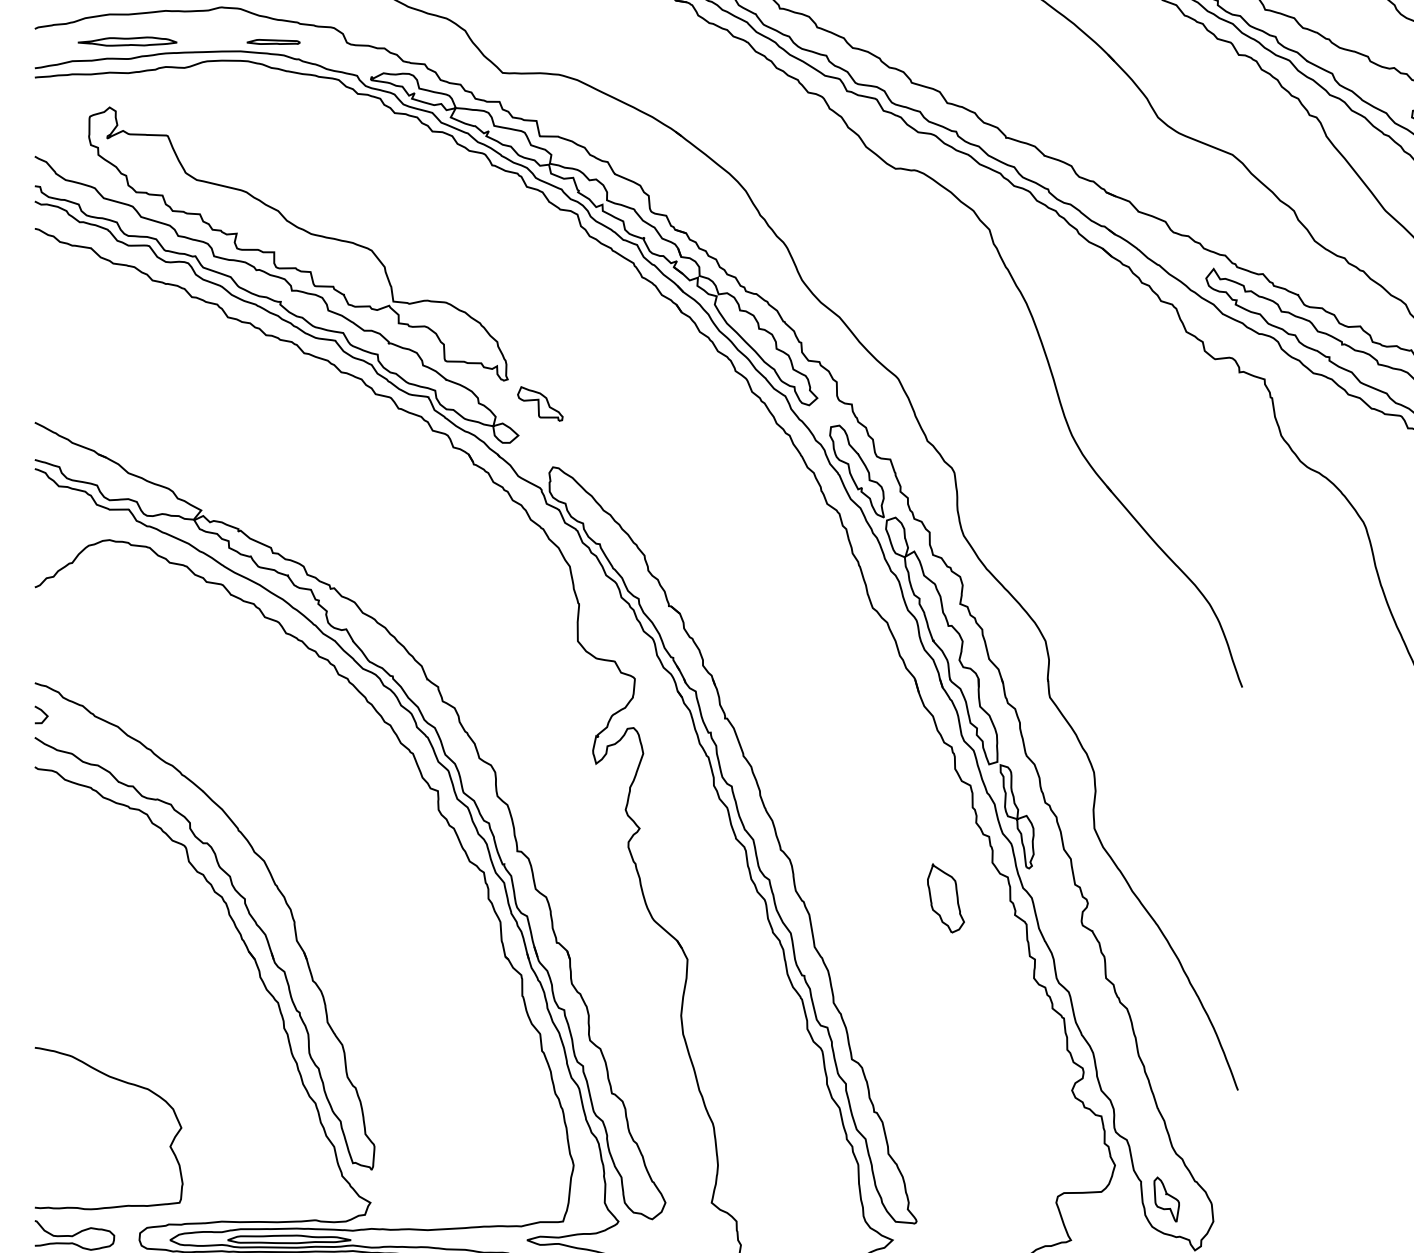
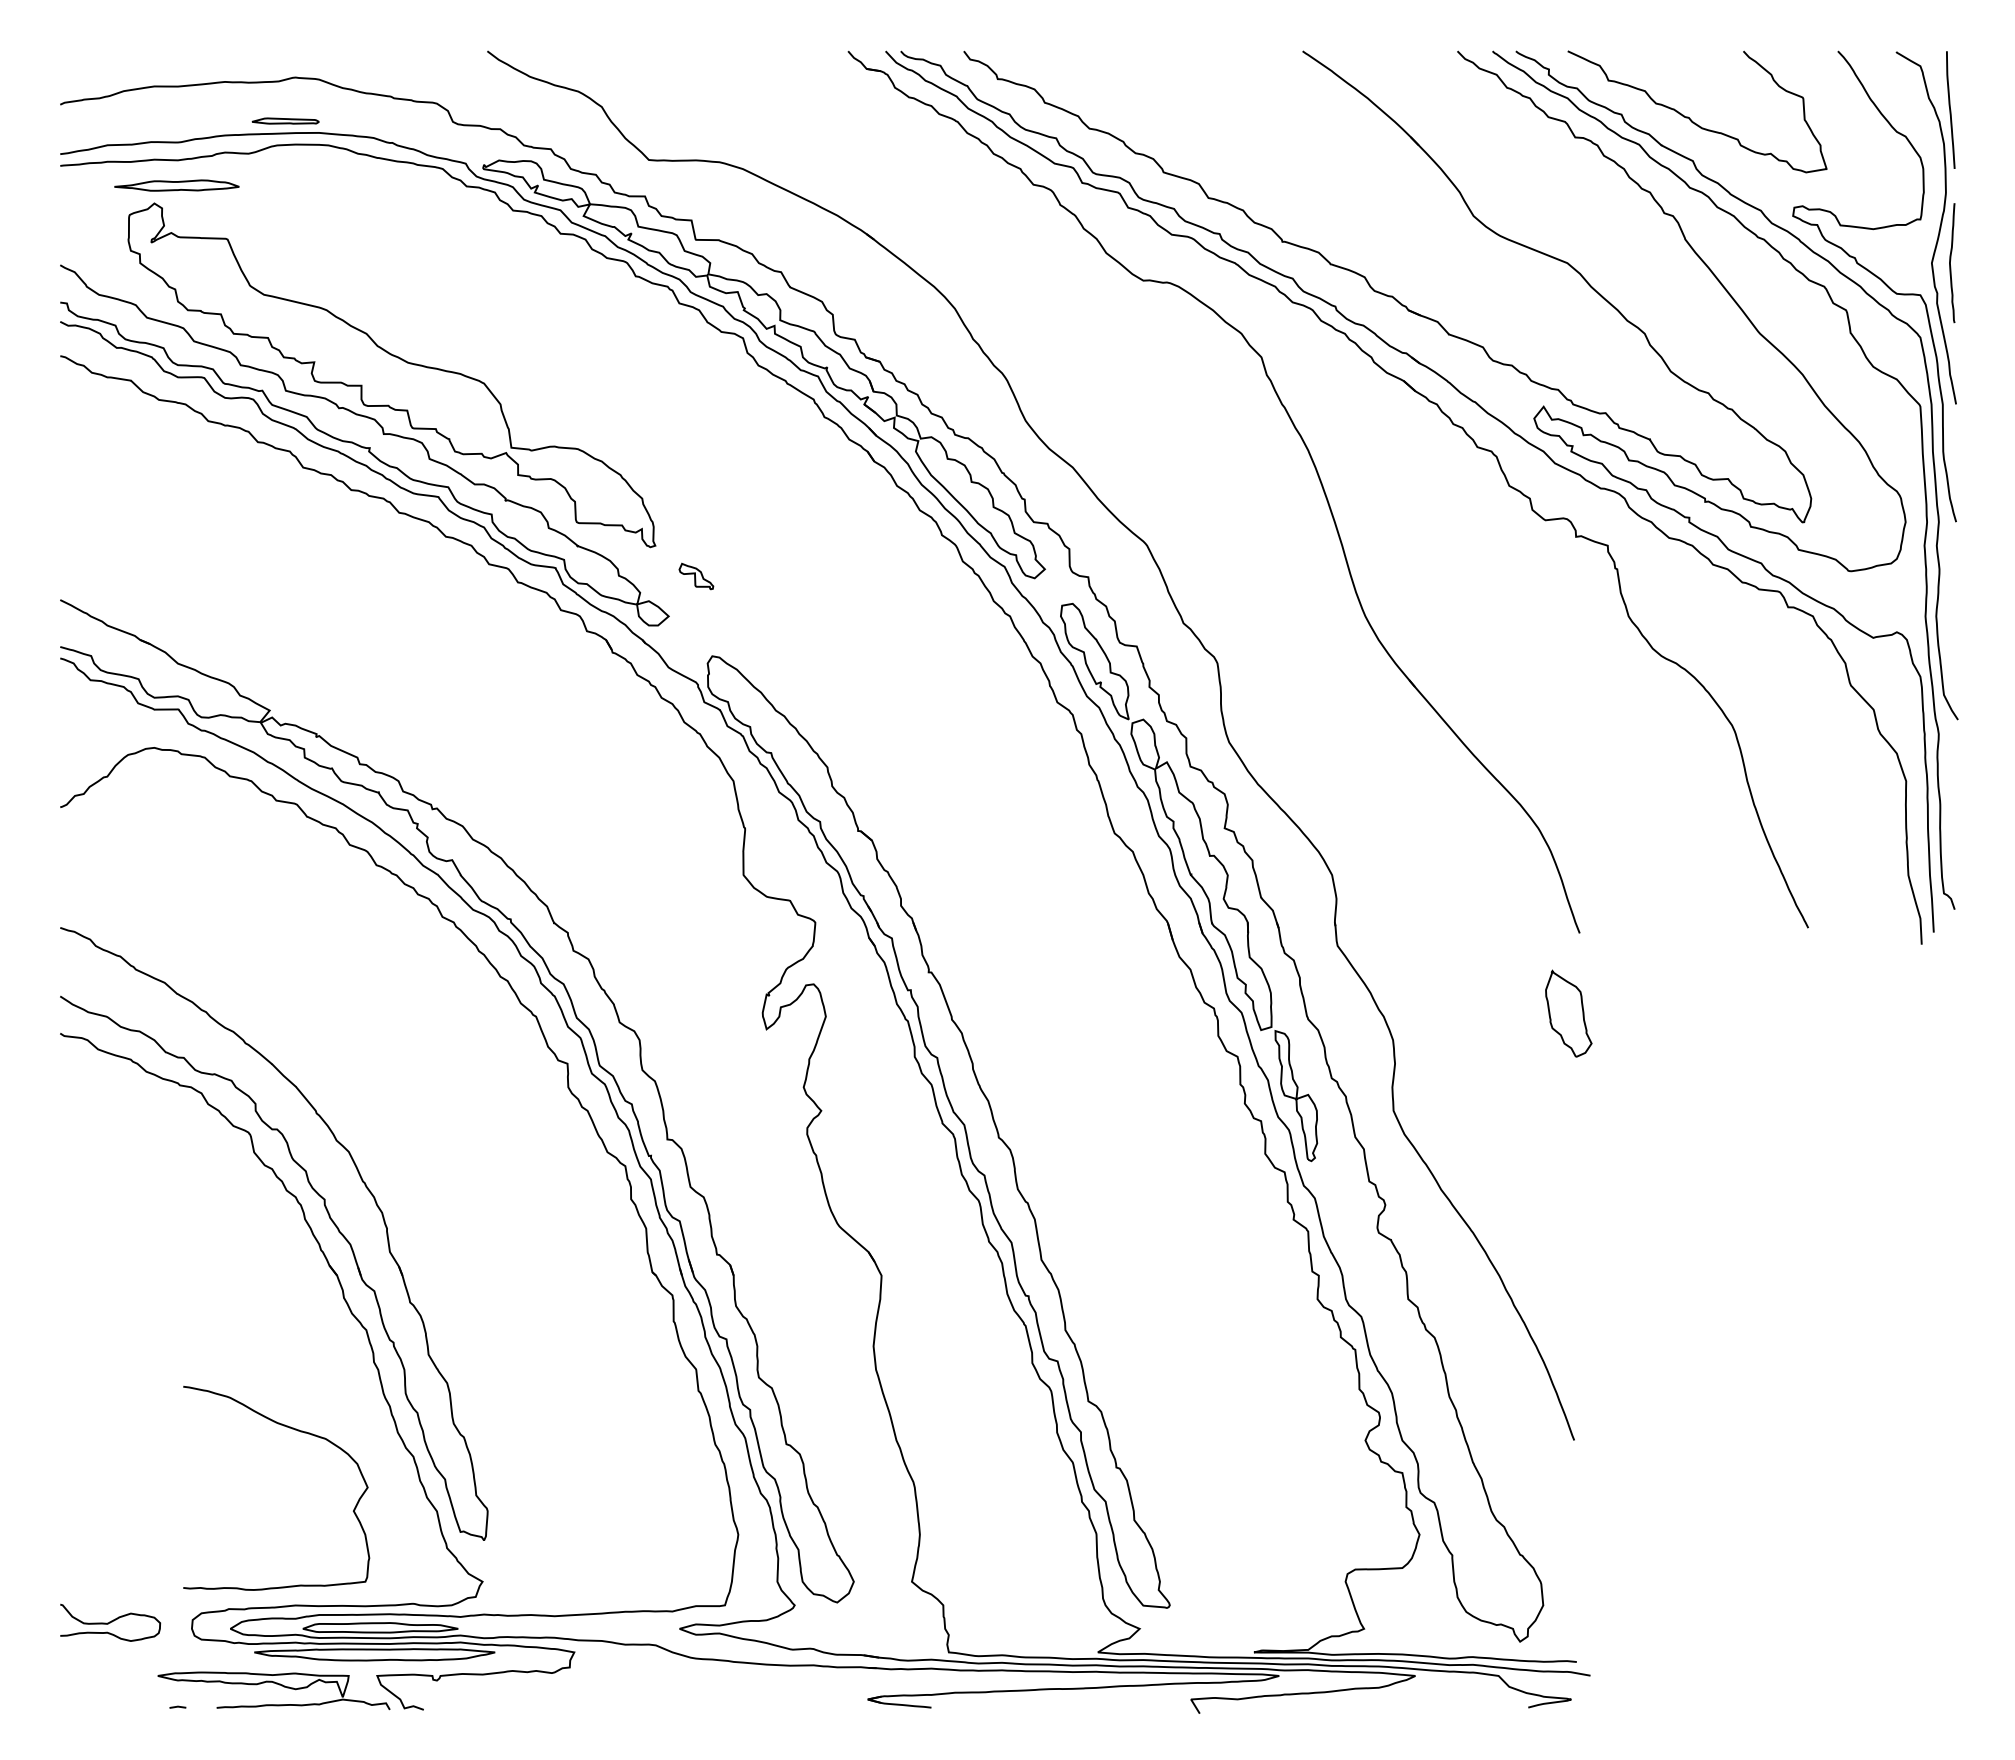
part: (127, 41) -> (176, 185), moved
part: (273, 41) -> (285, 120), moved
part: (540, 403) -> (696, 576), size x0.6
line: (42, 713) -> (70, 965), removed
part: (945, 898) -> (1568, 1013), moved
curve: (128, 1084) -> (300, 1432), moved
part: (1166, 1199) -> (1484, 1577), removed

